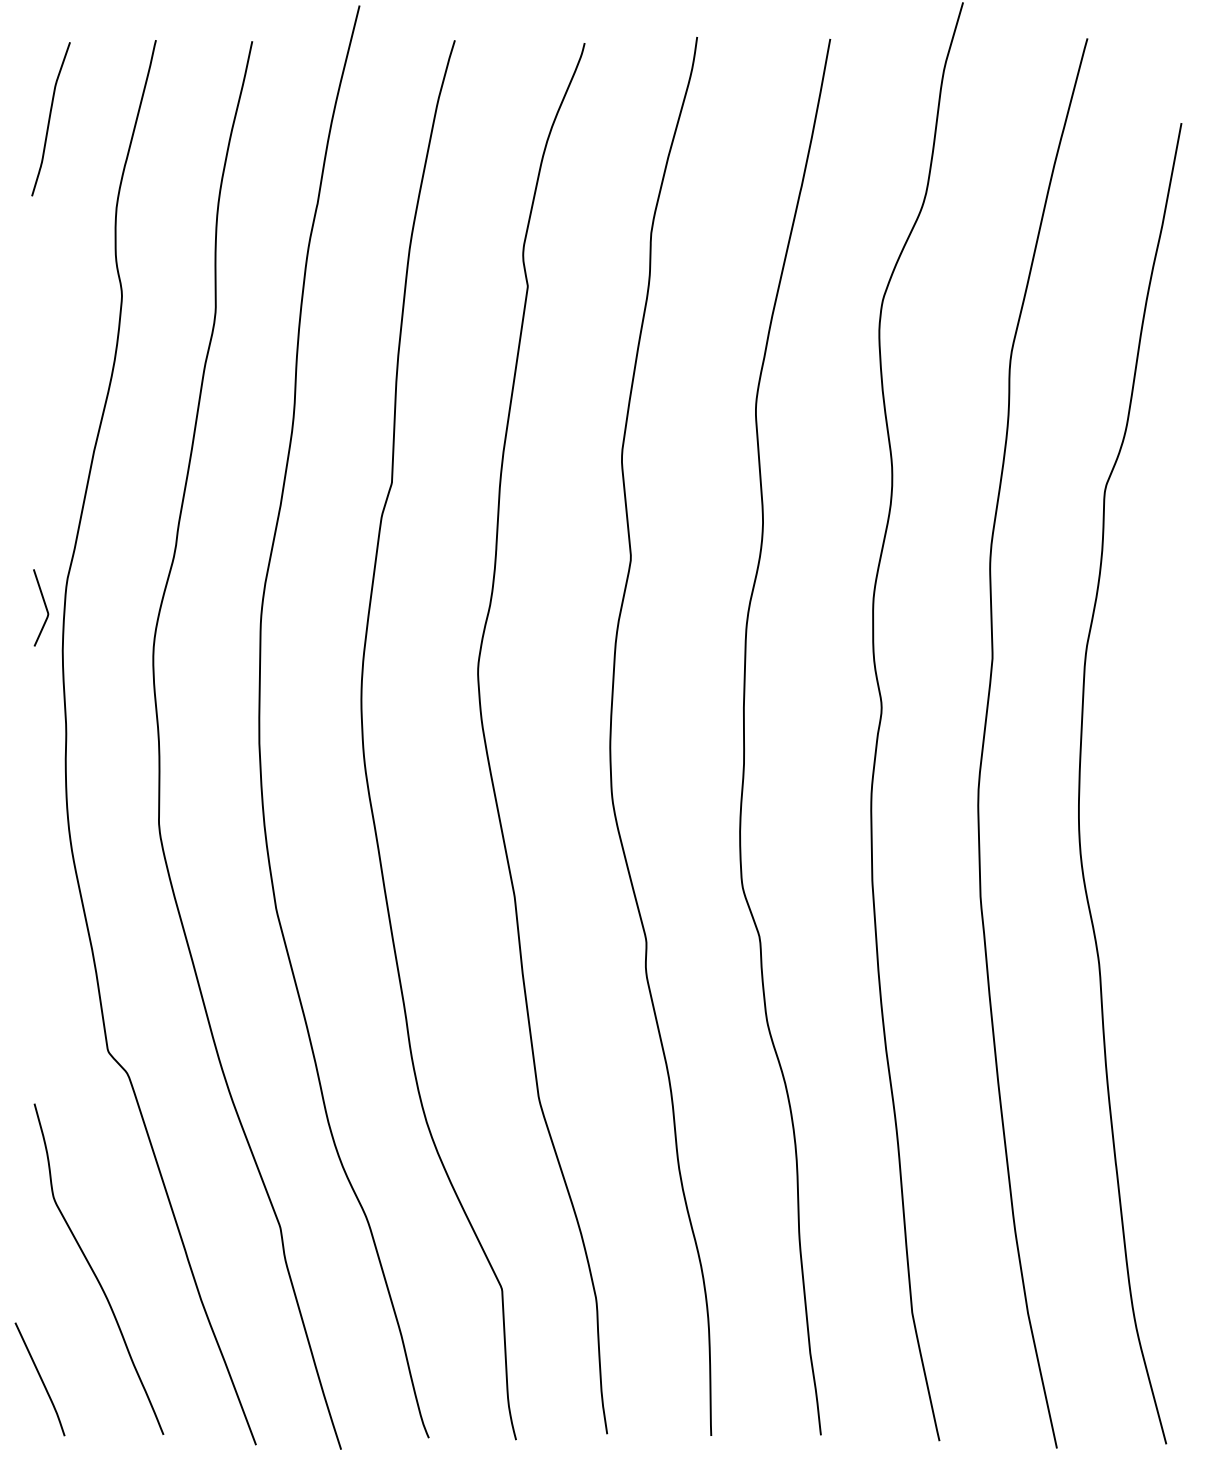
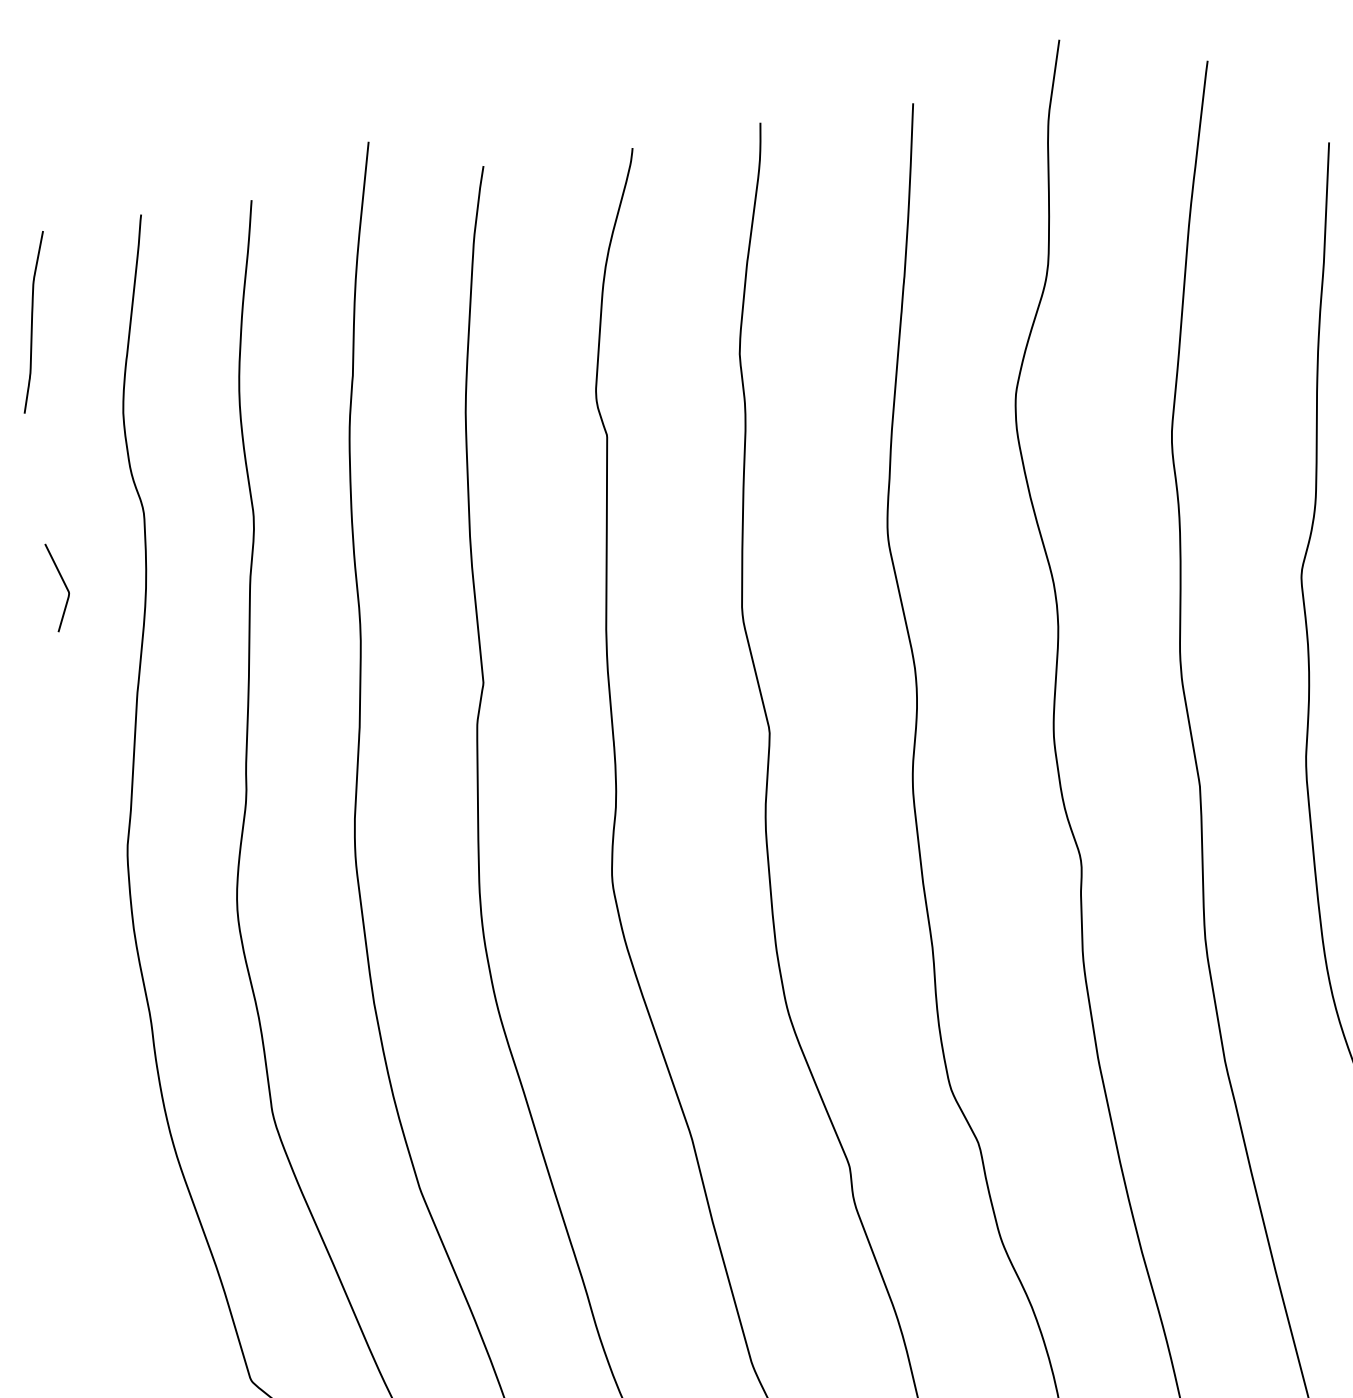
curve: (44, 605) -> (63, 583), moved

